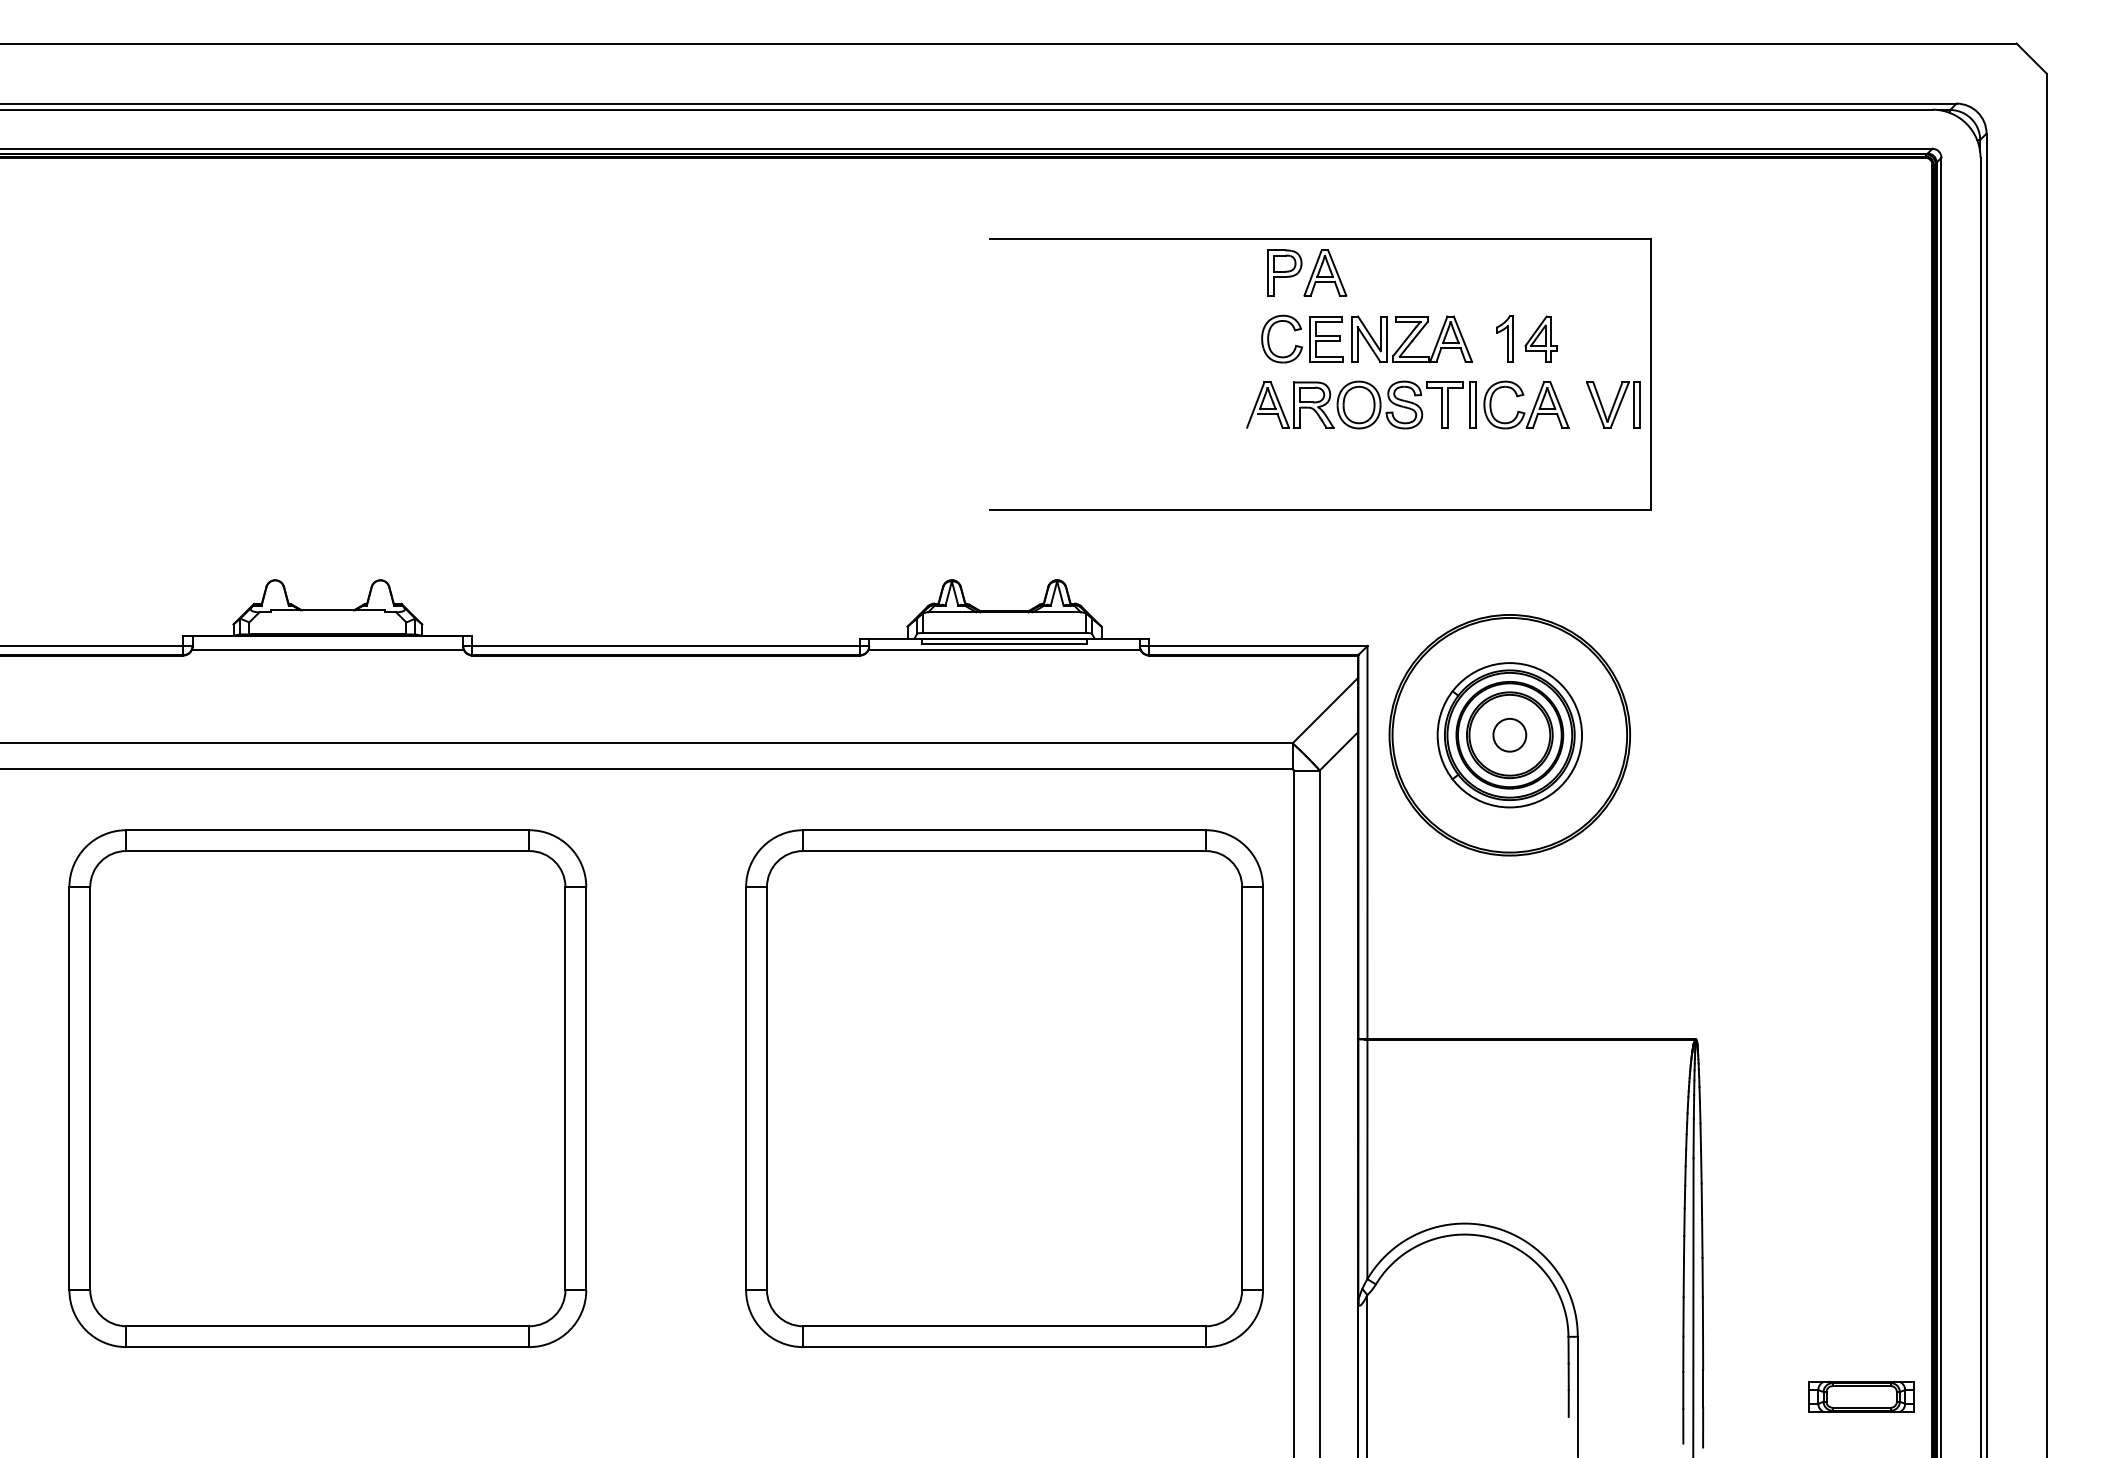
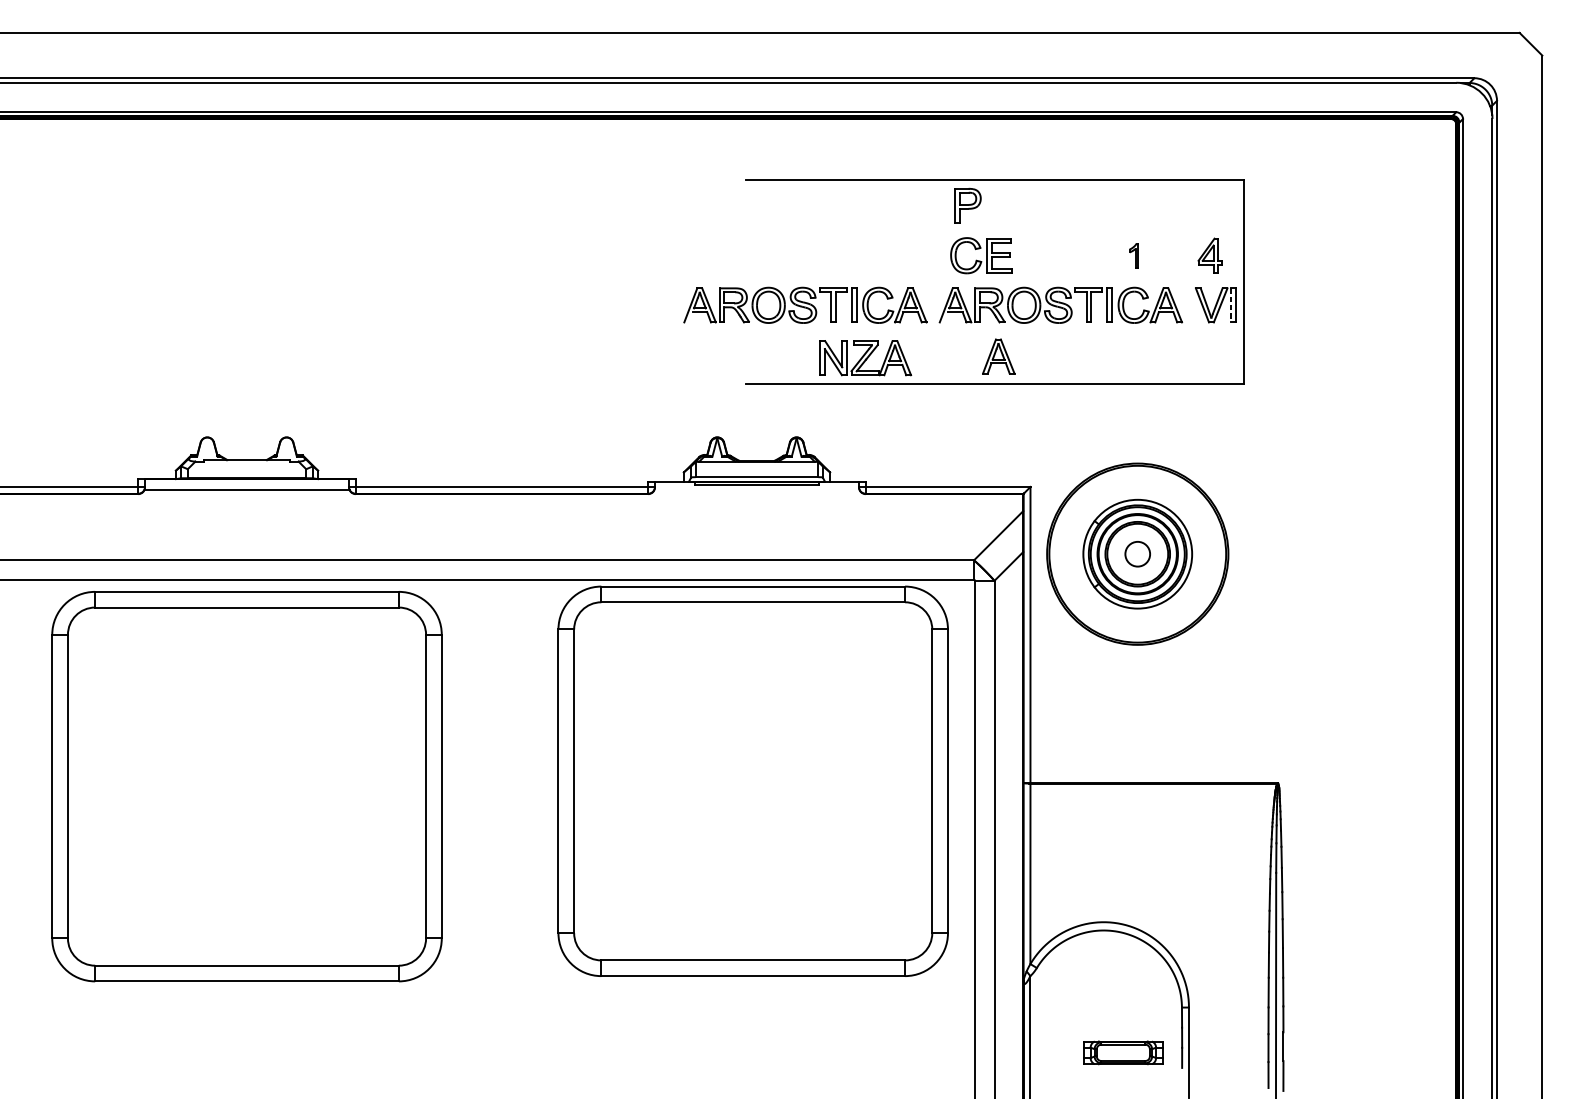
part: (1325, 272) -> (998, 356), moved
part: (1411, 338) -> (865, 357), moved
part: (1504, 338) -> (1133, 255), size x0.7
part: (1540, 338) -> (1209, 255), moved
part: (1068, 404) -> (805, 304), added
line: (1633, 405) -> (1230, 305), solid -> dashed
line: (1004, 649) -> (756, 489), removed
part: (327, 1088) -> (246, 786), moved
part: (1004, 1088) -> (753, 781), moved
part: (1861, 1396) -> (1123, 1052), moved

